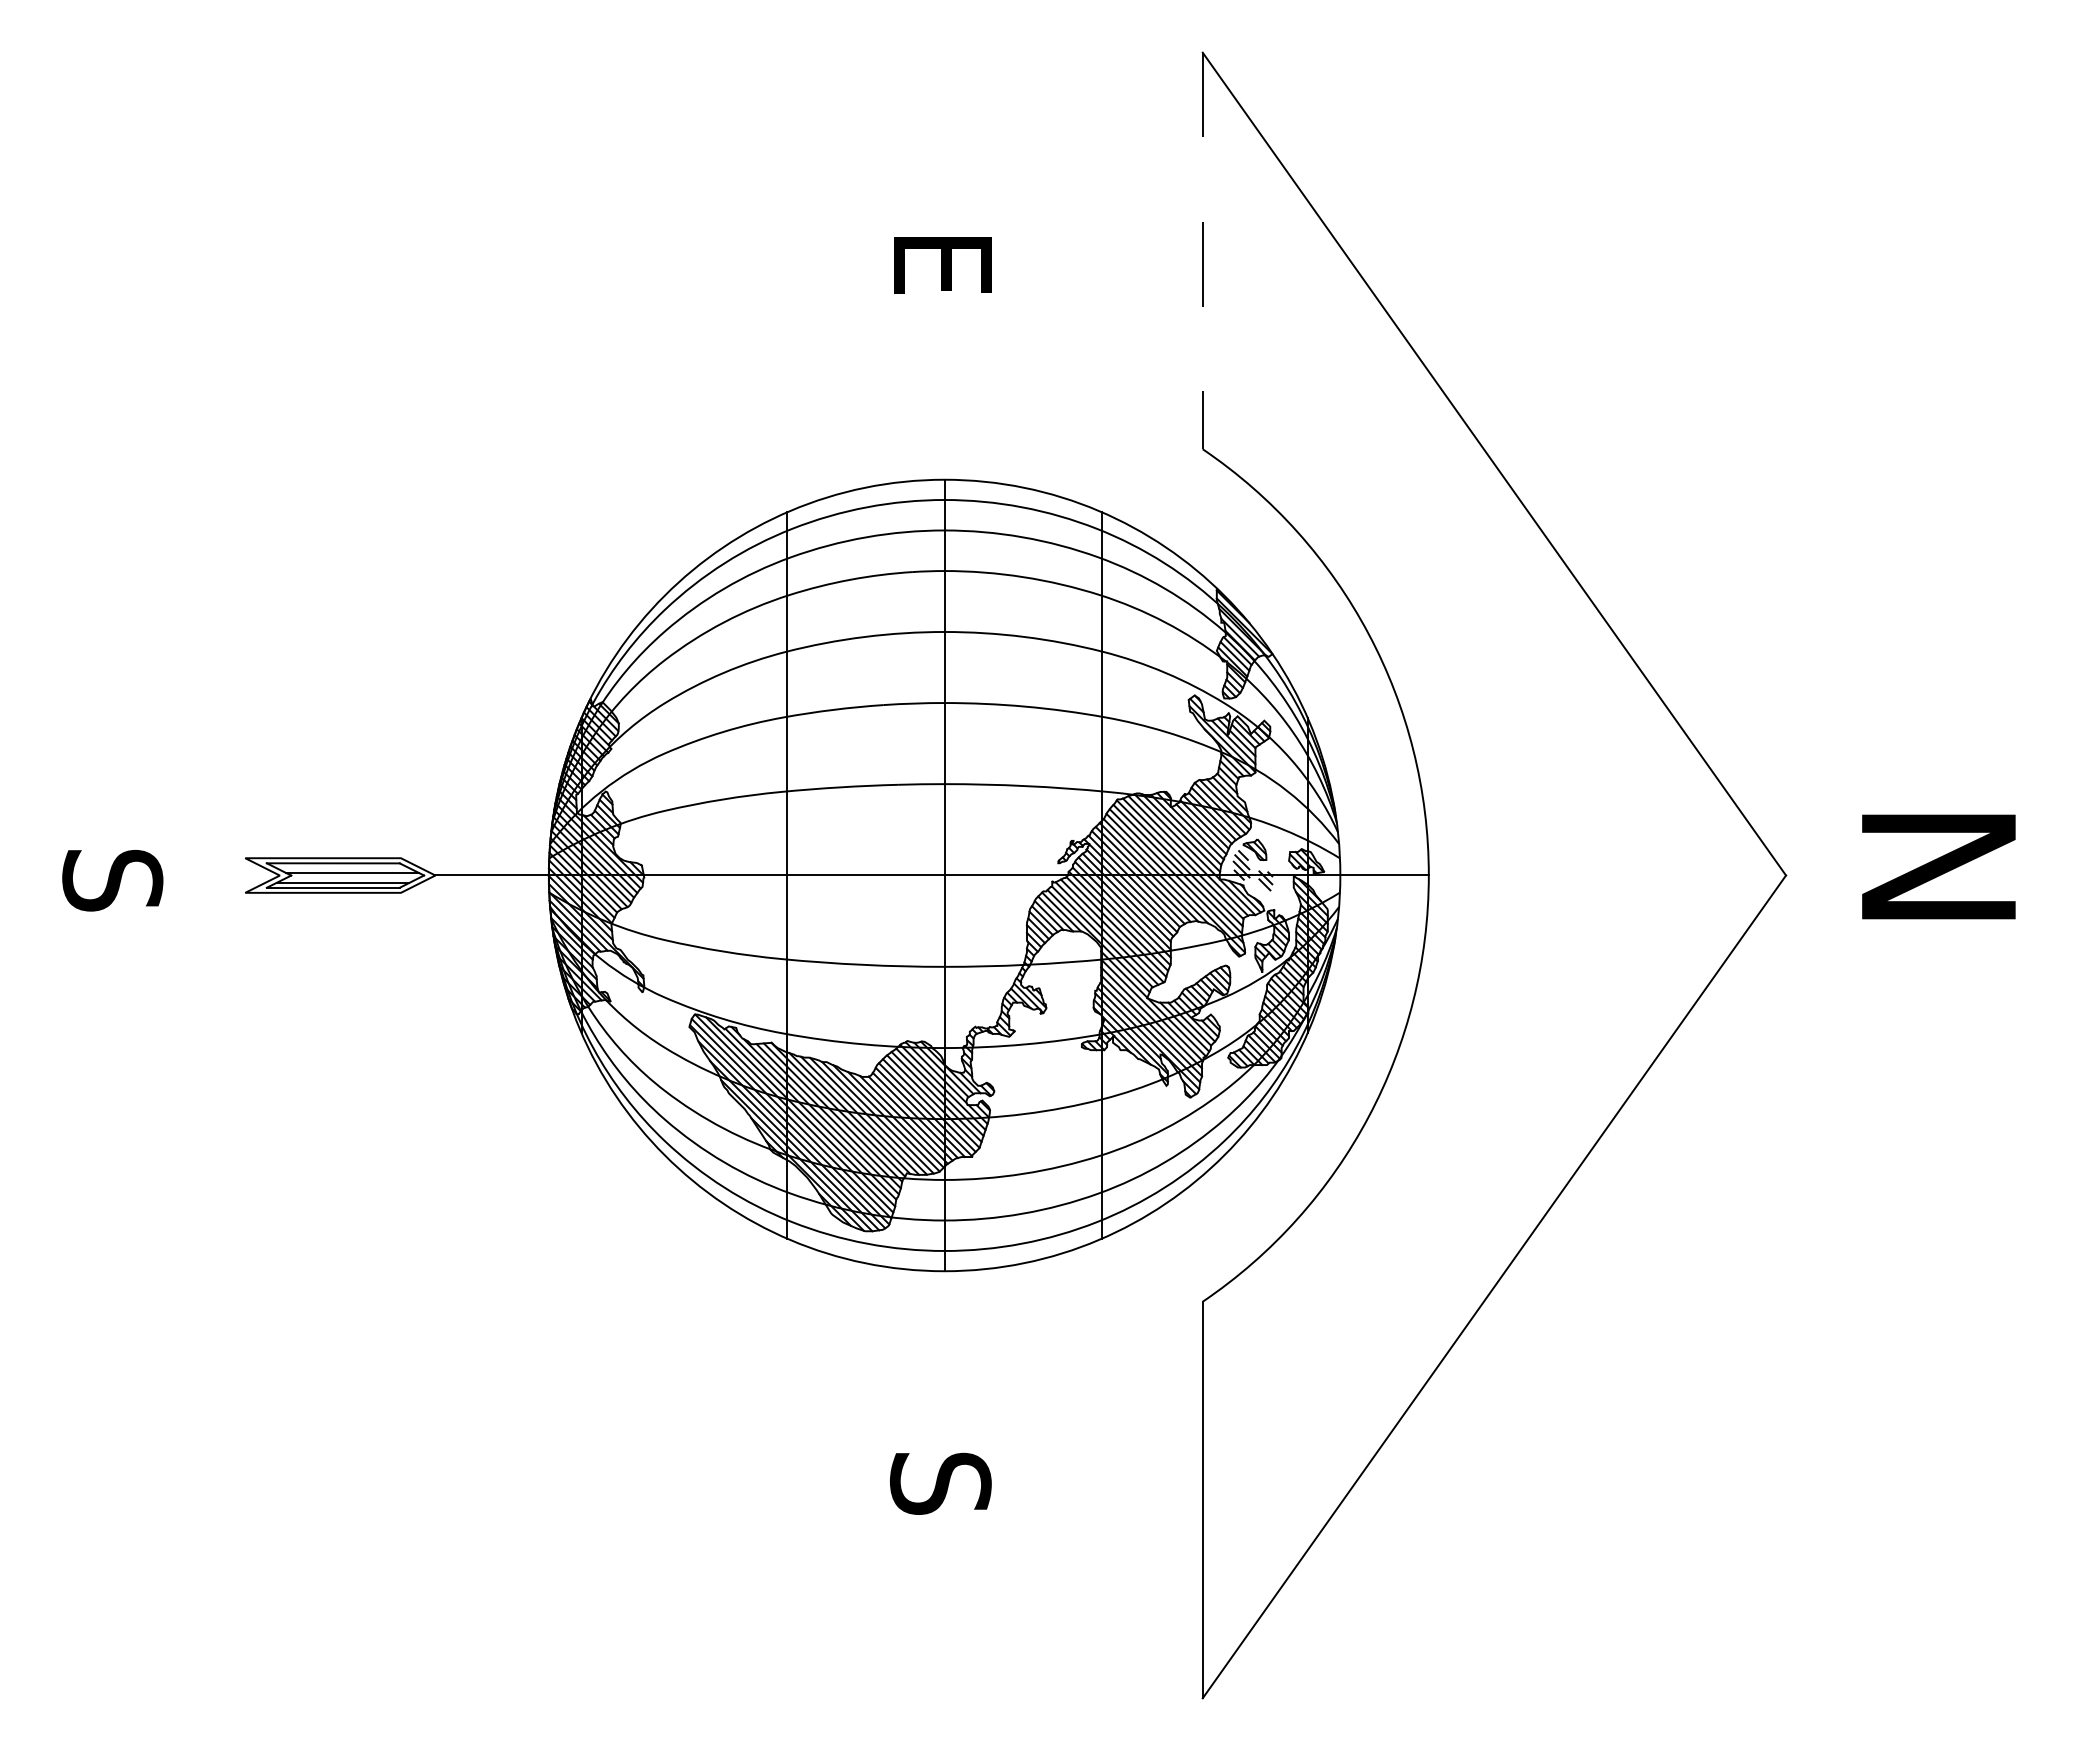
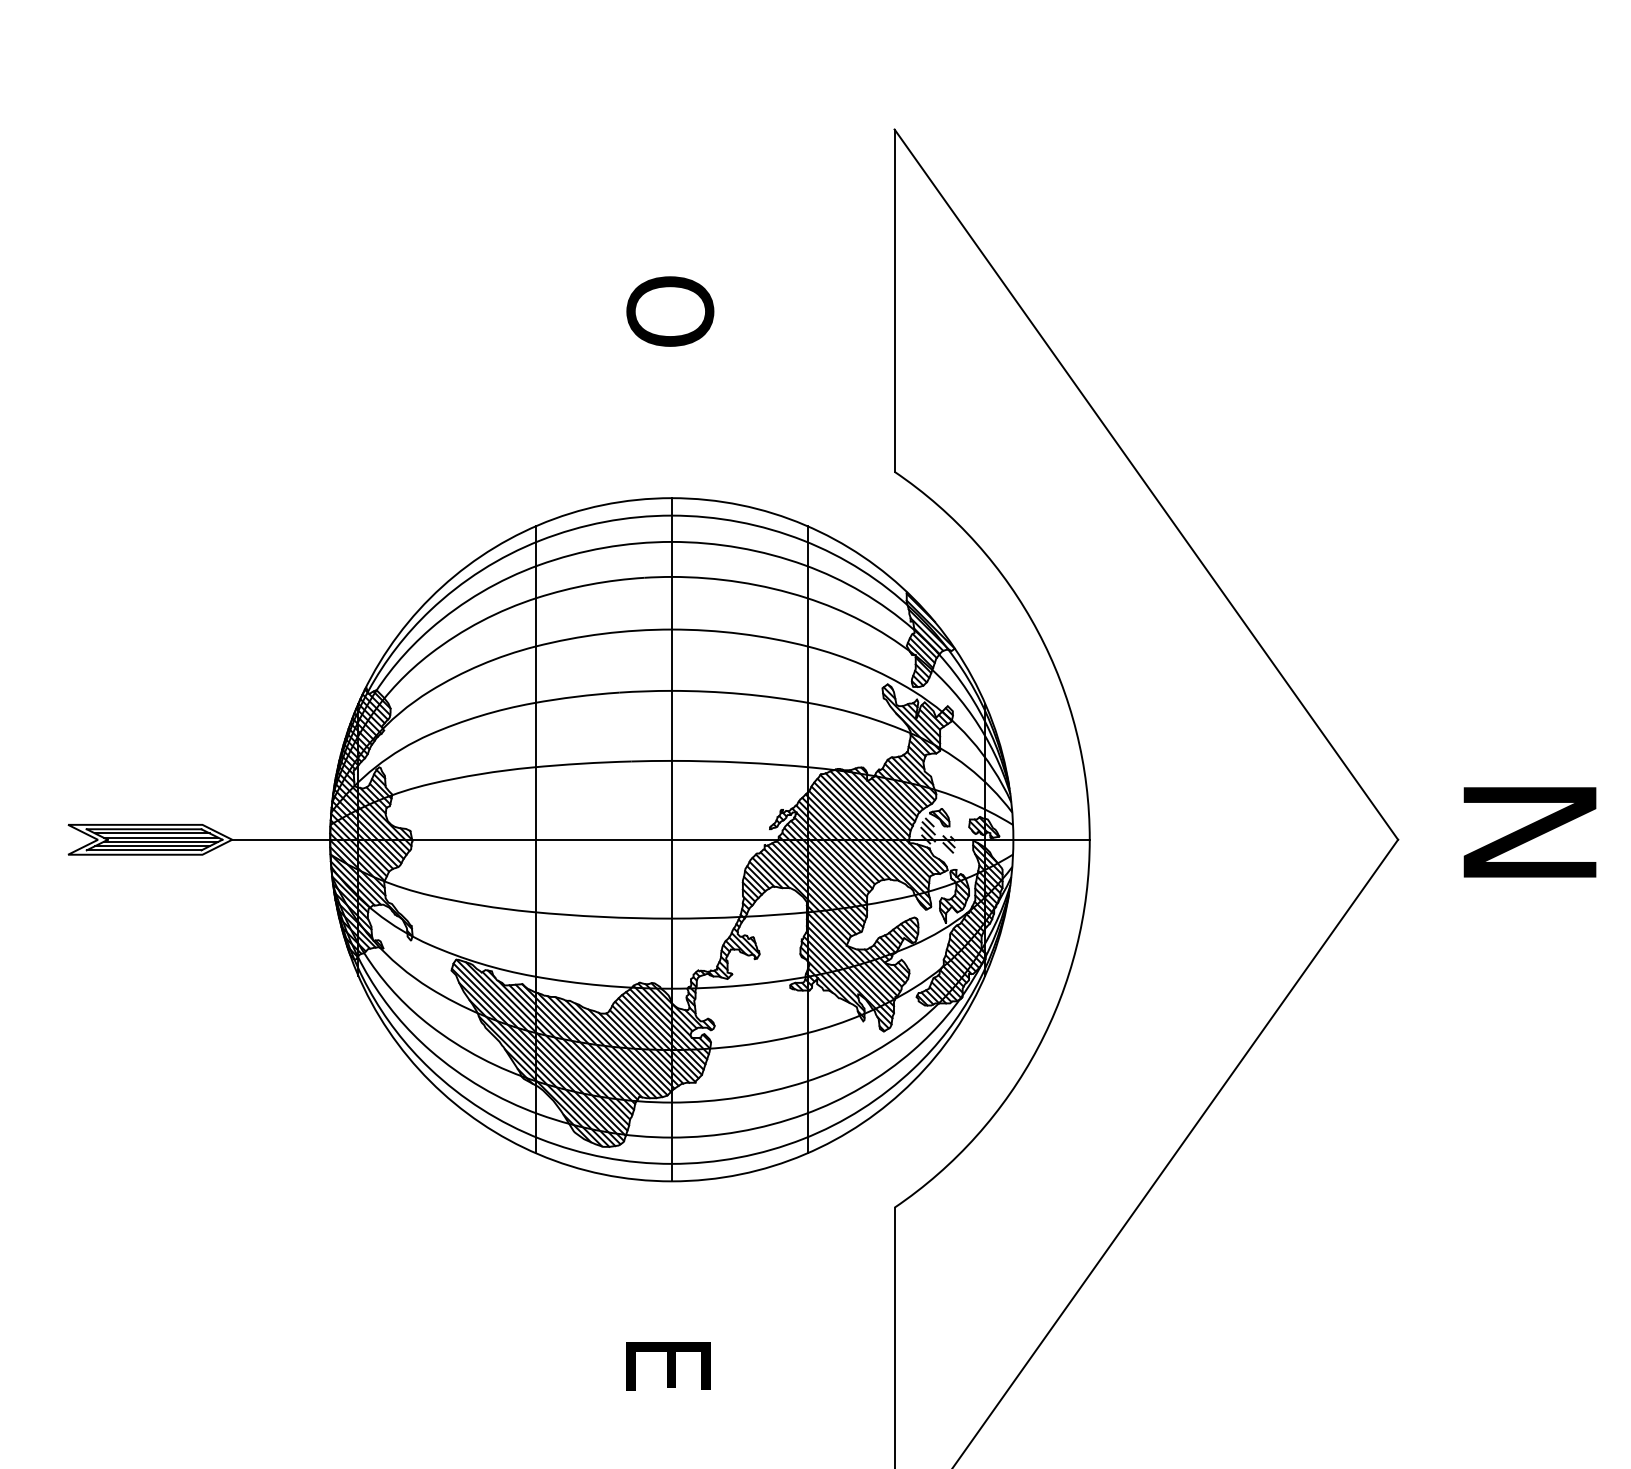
line: (1202, 251) -> (894, 301), dashed -> solid
text: (942, 263) -> (669, 311), E -> O
line: (342, 868) -> (152, 833), added
line: (352, 877) -> (160, 841), added
text: (940, 1483) -> (668, 1364), S -> E

